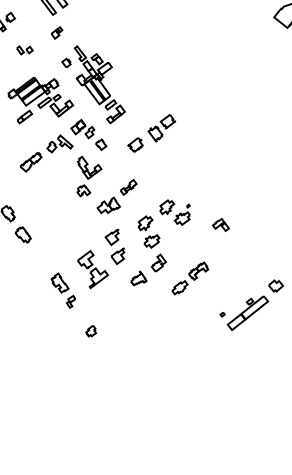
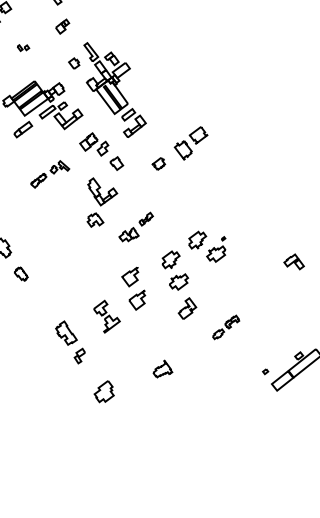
part: (24, 50) -> (22, 48), size x0.6
part: (135, 144) -> (158, 163), size x0.7
part: (46, 153) -> (49, 174), size x0.6
part: (116, 196) -> (135, 227), size x0.7
part: (220, 225) -> (293, 262), moved
part: (22, 234) -> (20, 273), size x0.7
part: (93, 269) -> (107, 316), size x0.7
part: (138, 278) -> (162, 369), moved
part: (190, 278) -> (226, 327), size x0.6
part: (91, 331) -> (104, 392), size x1.6

